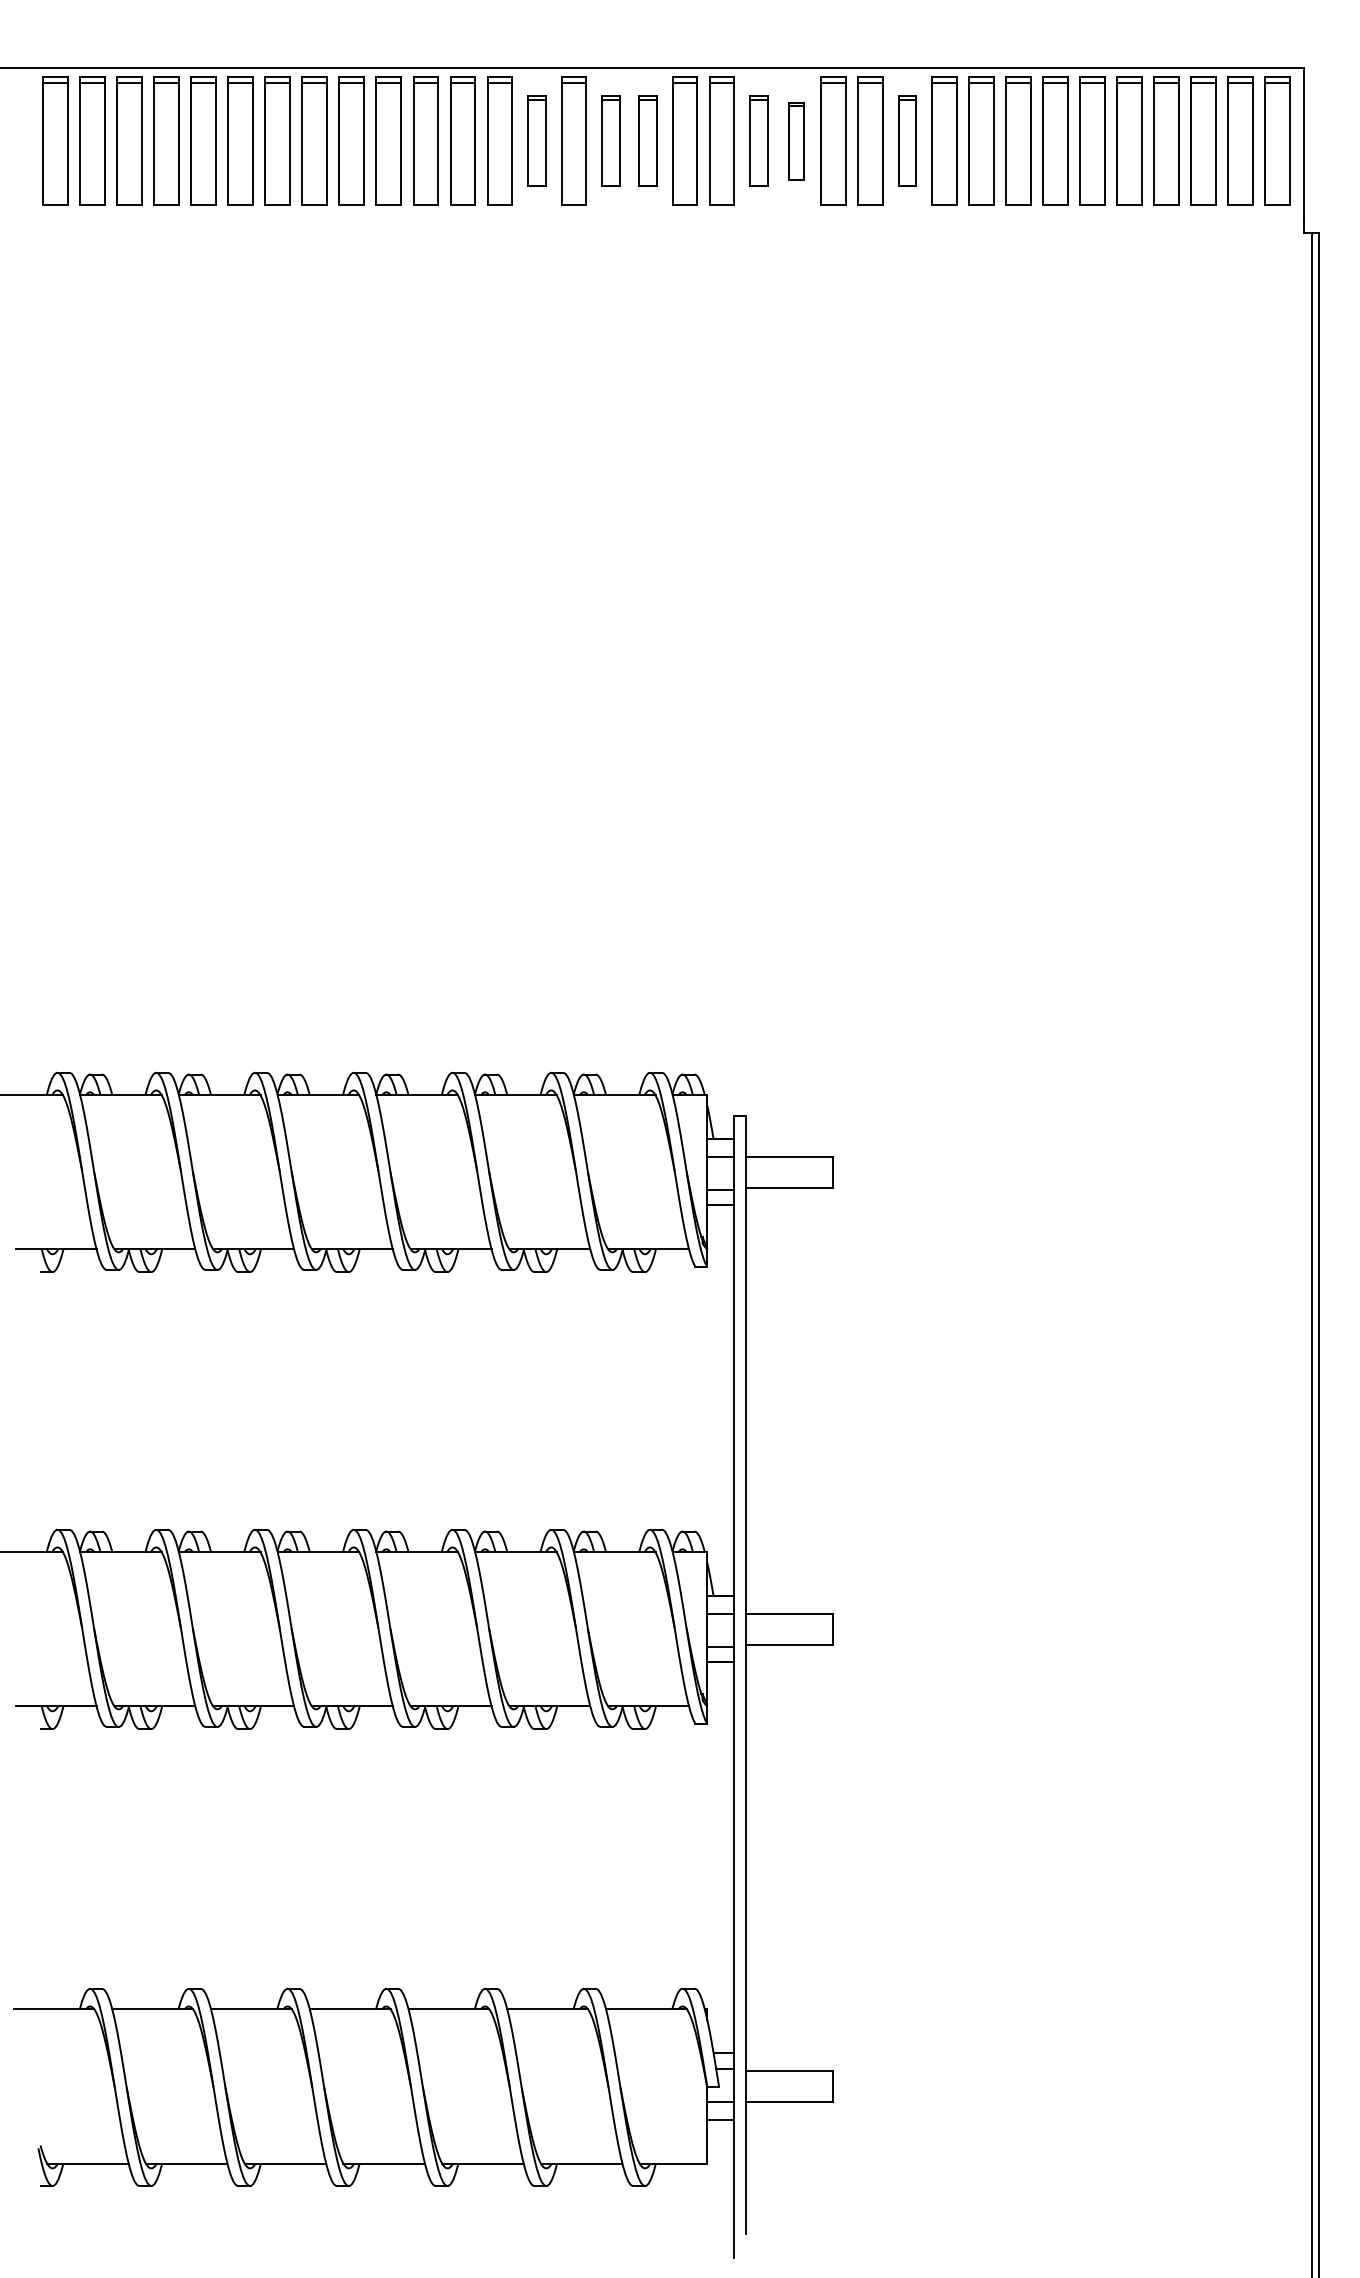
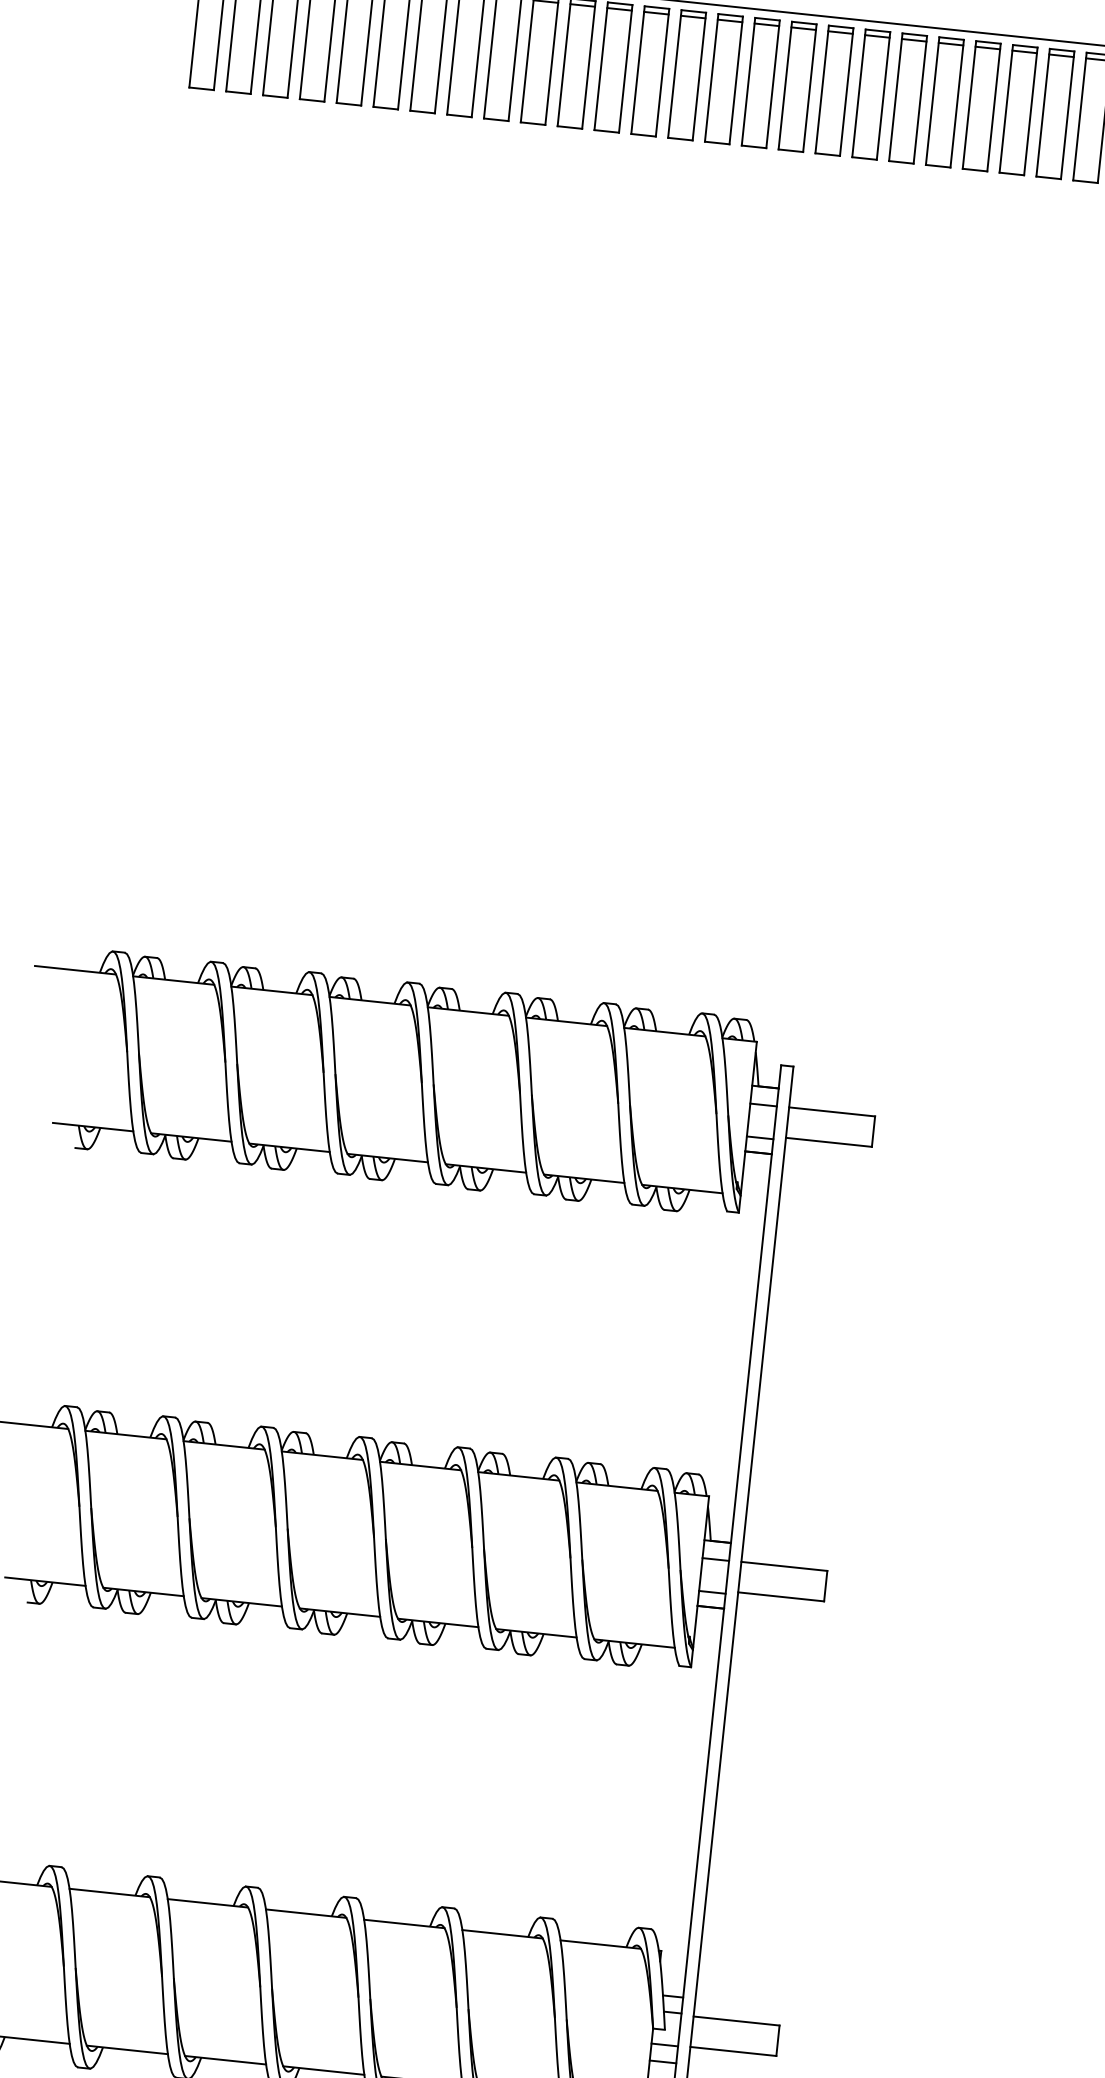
part: (536, 140) -> (686, 74), size x1.43
part: (610, 140) -> (760, 82), size x1.43
part: (647, 140) -> (797, 86), size x1.43
part: (758, 140) -> (907, 97), size x1.43
part: (796, 140) -> (945, 101), size x1.67
part: (907, 140) -> (1055, 113), size x1.43

